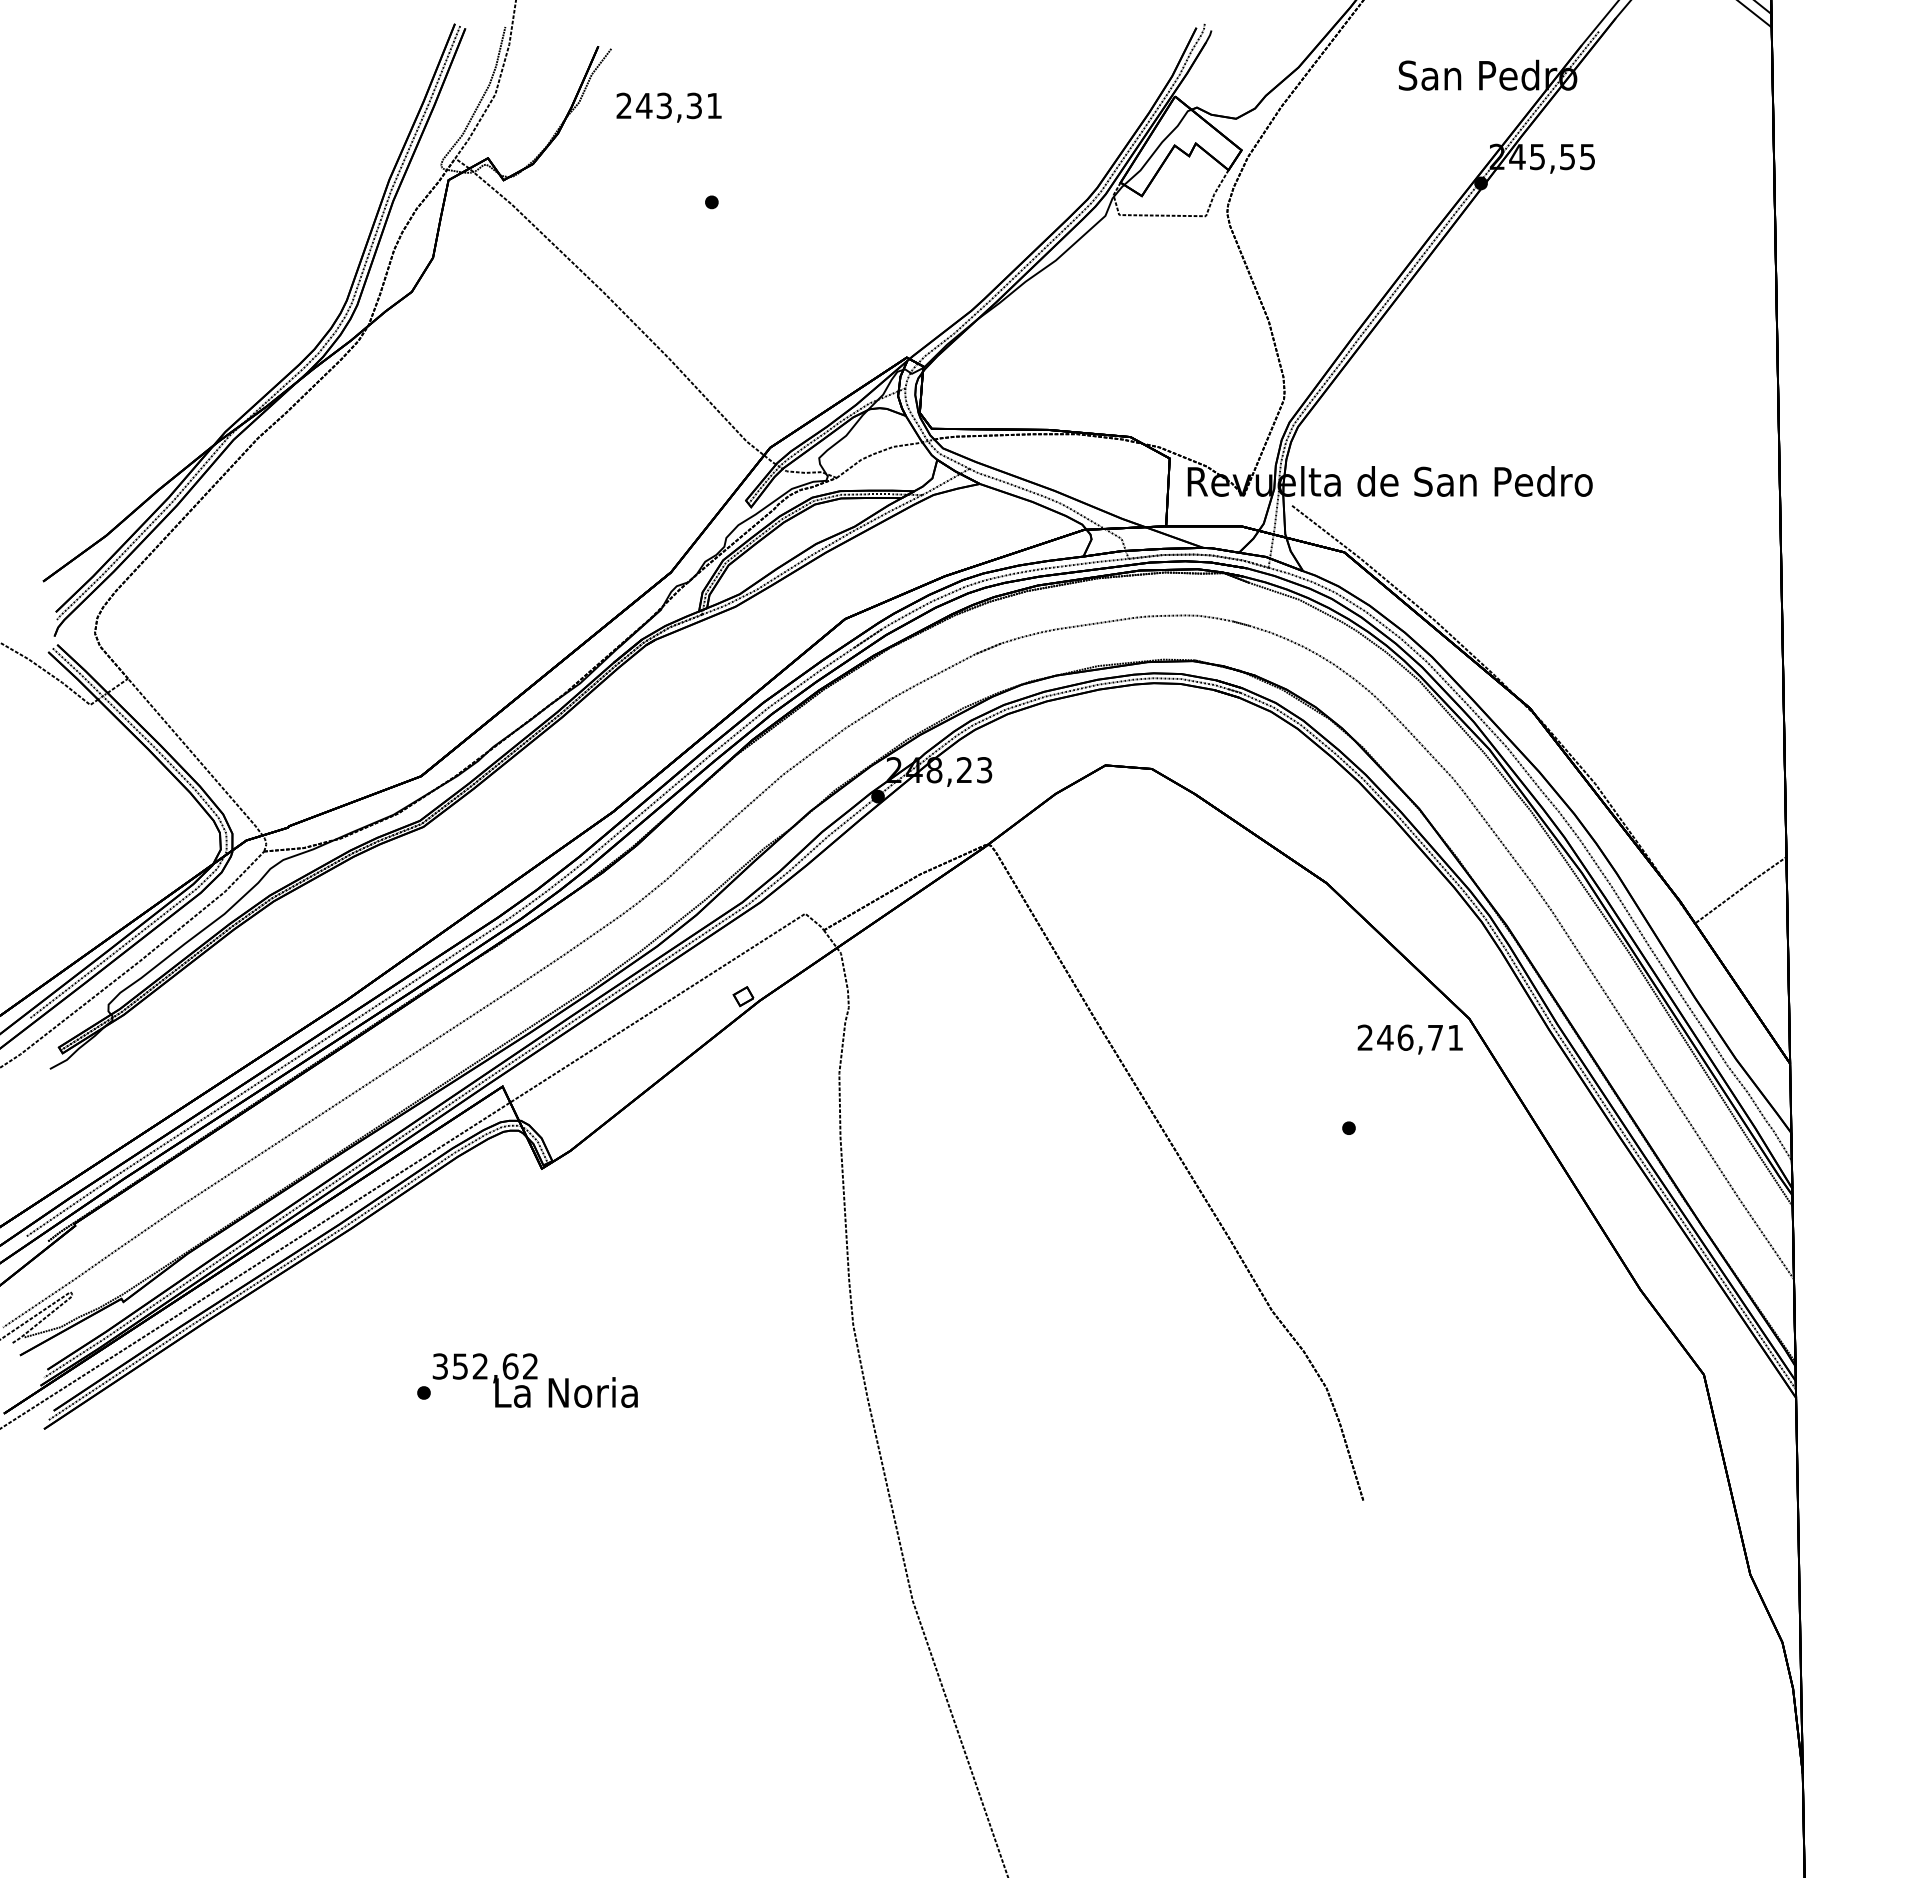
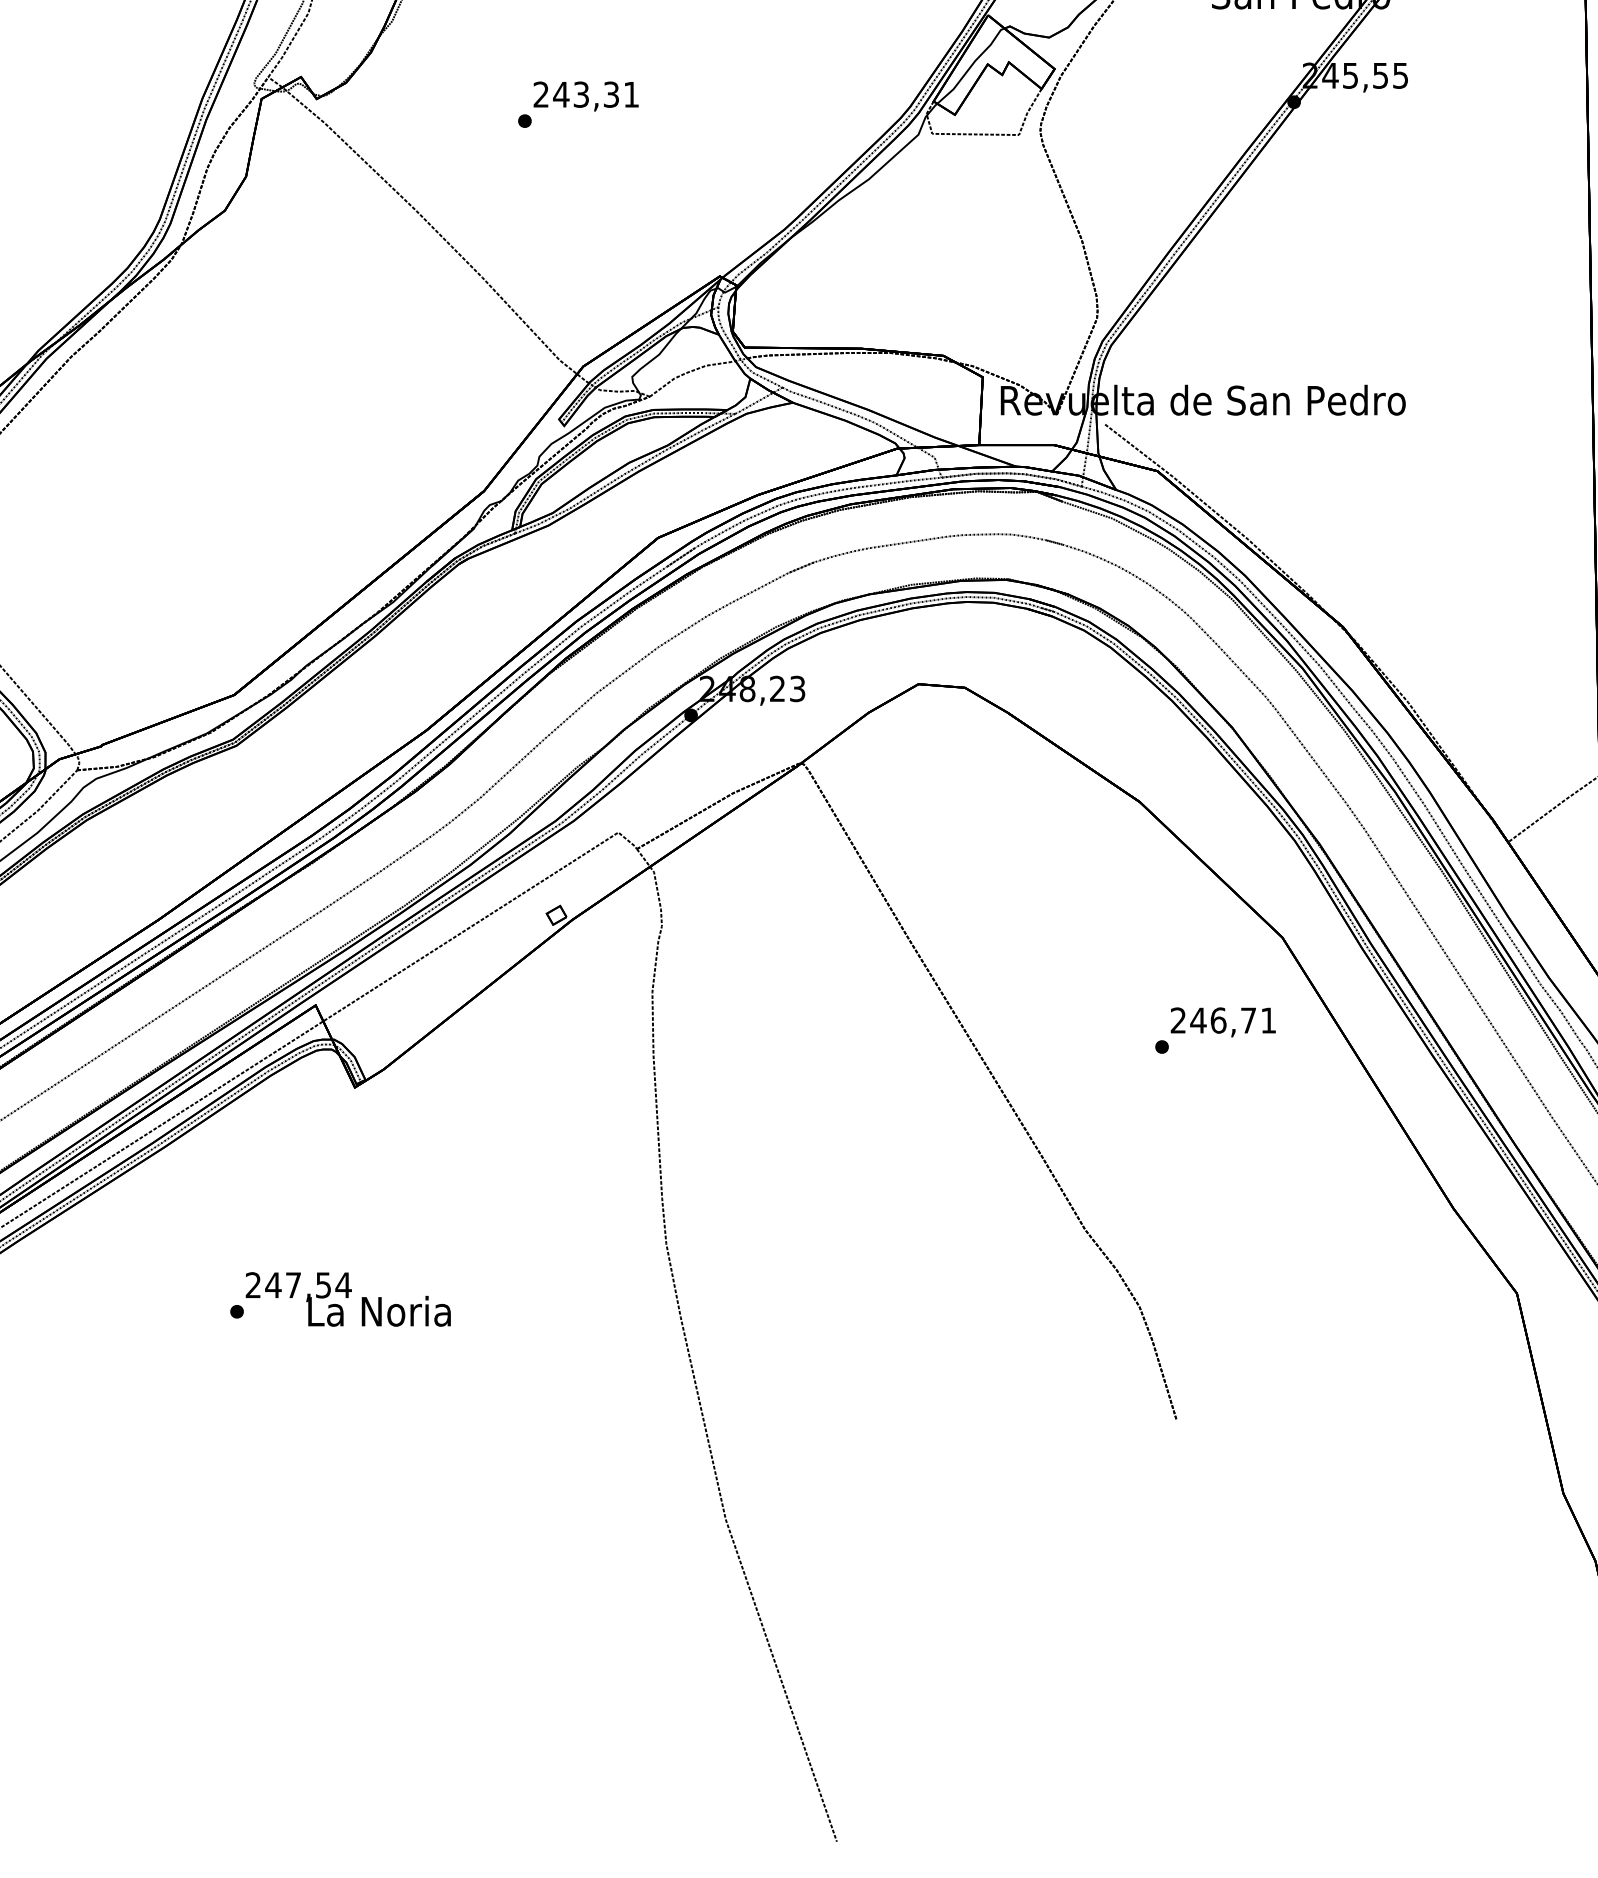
text: (668, 107) -> (585, 96), moved
text: (1409, 1039) -> (1222, 1022), moved
text: (485, 1366) -> (298, 1285), 352,62 -> 247,54

